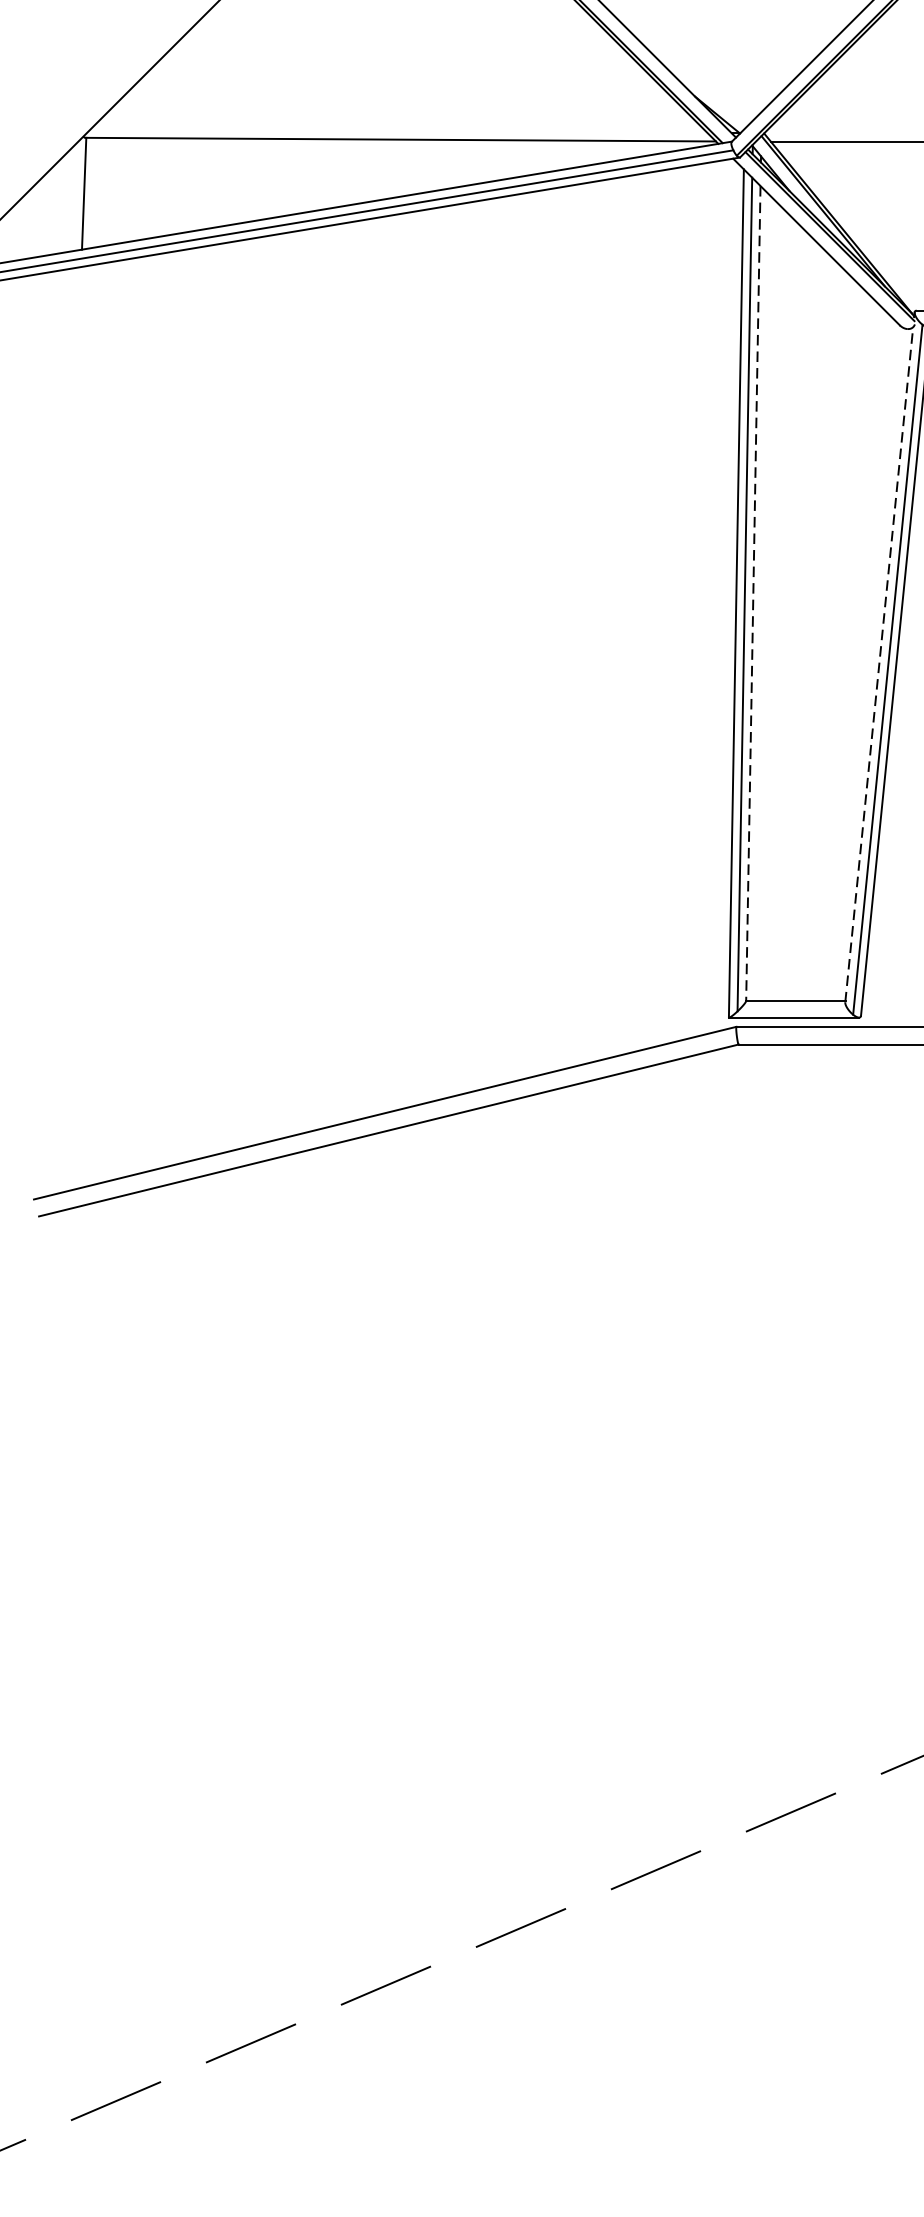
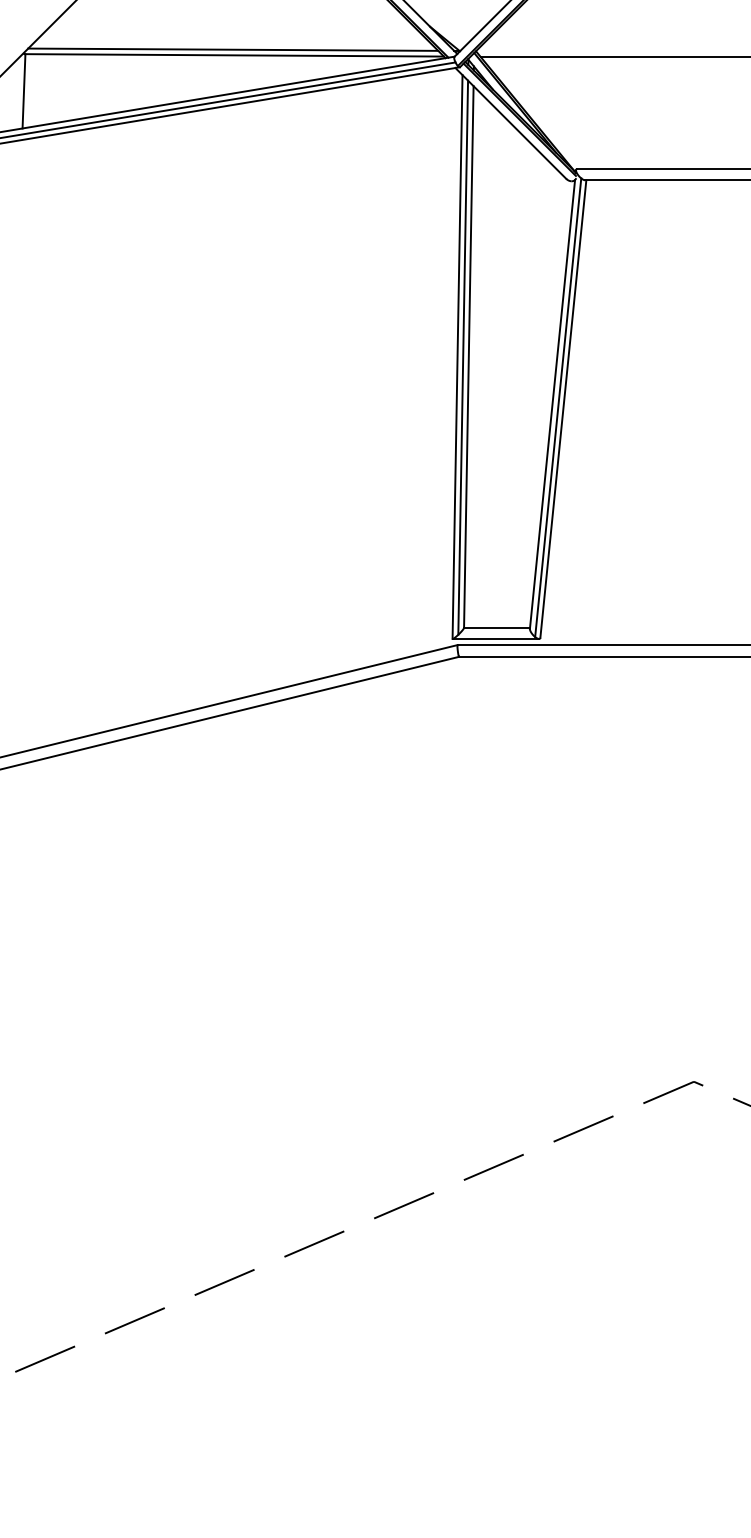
line: (399, 130) -> (233, 49), added
line: (752, 594) -> (468, 357), dashed -> solid
line: (879, 664) -> (552, 404), dashed -> solid

